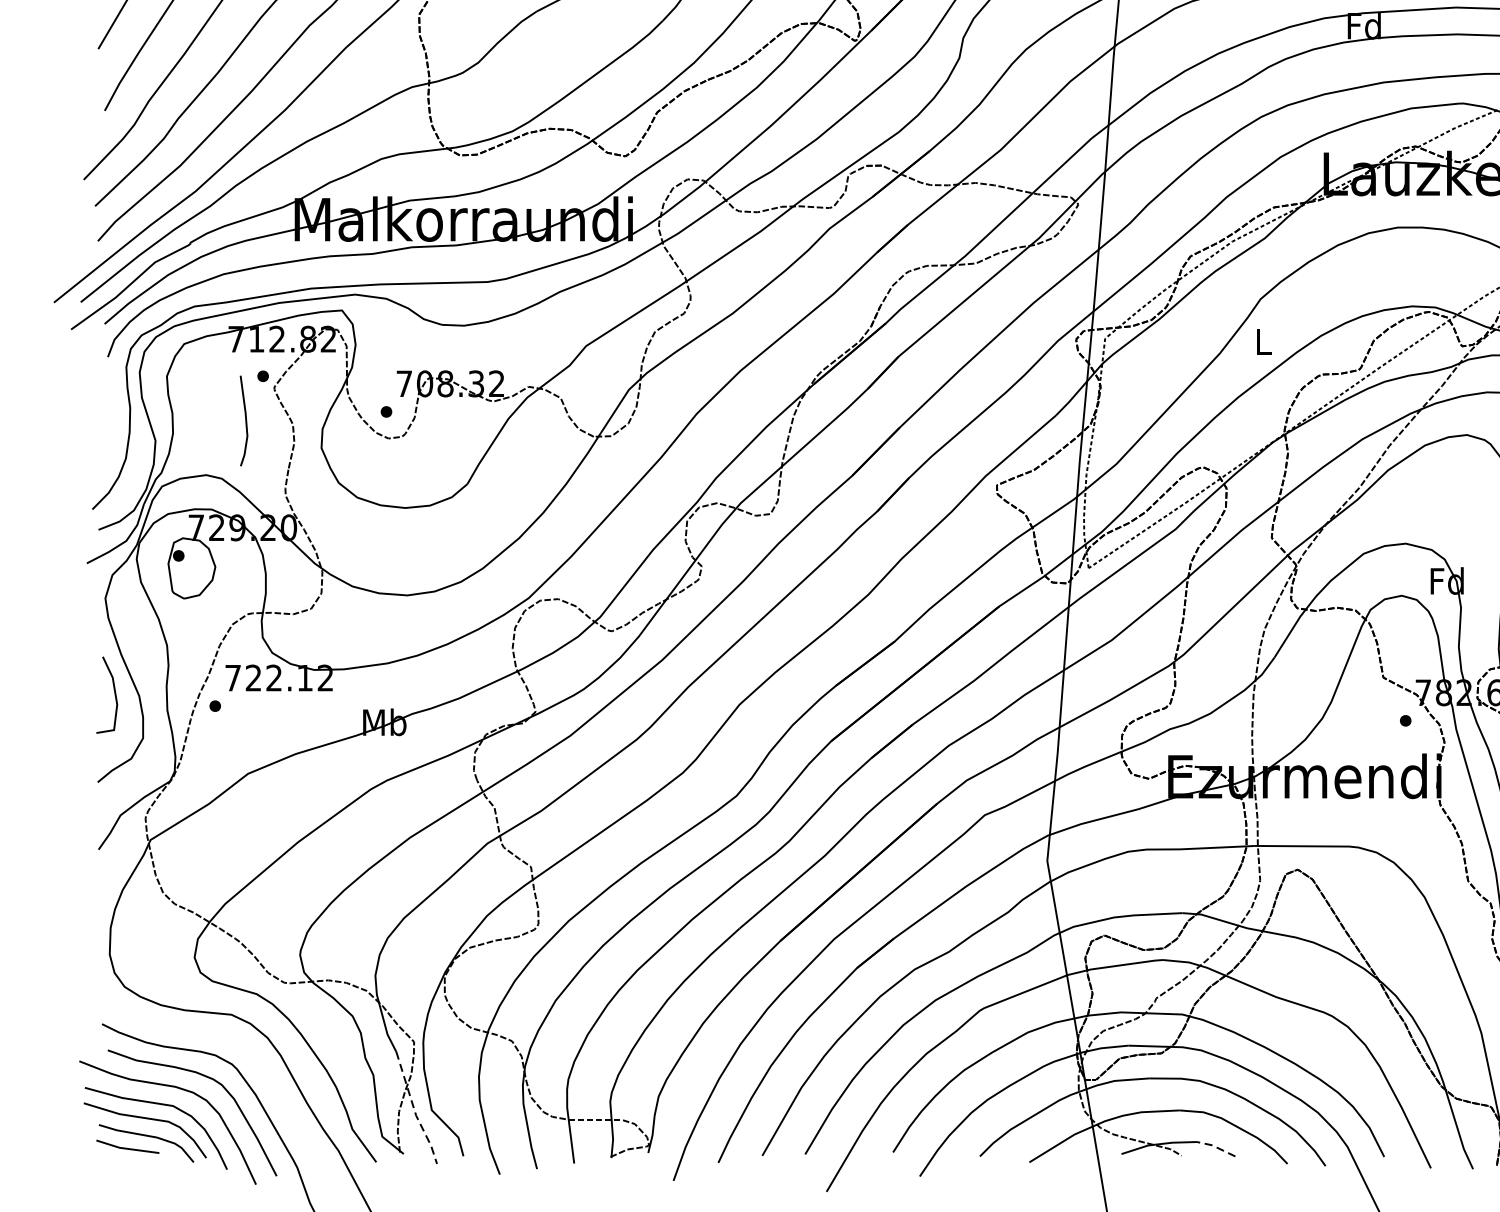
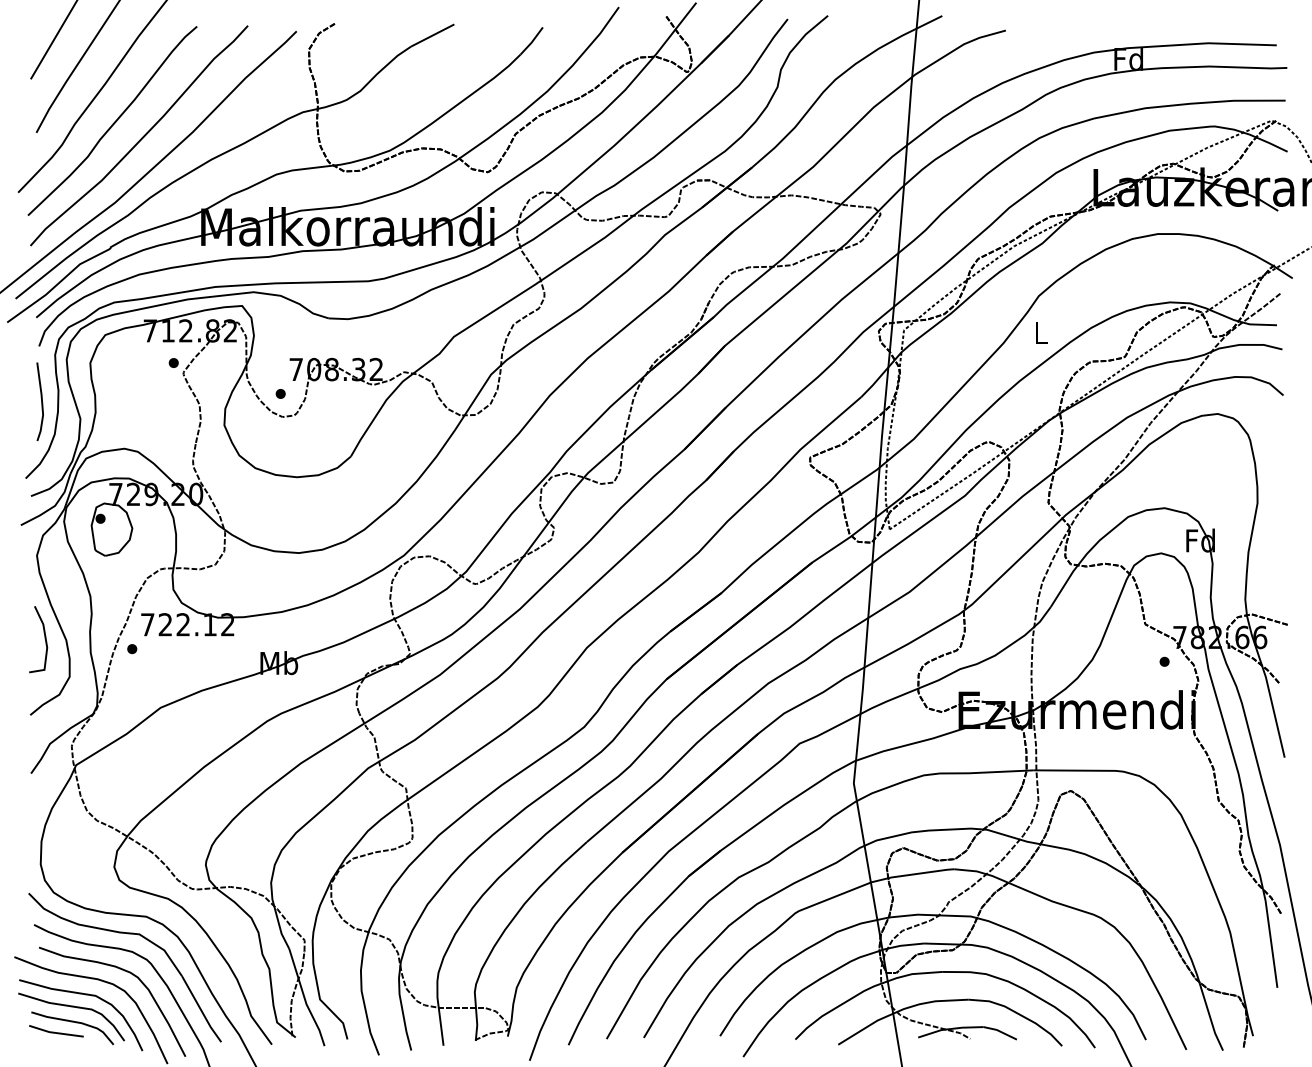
line: (245, 420) -> (41, 401), moved
part: (209, 1035) -> (127, 934), added
line: (415, 1110) -> (305, 999), dashed -> solid
line: (1216, 1147) -> (1000, 1031), dashed -> solid

